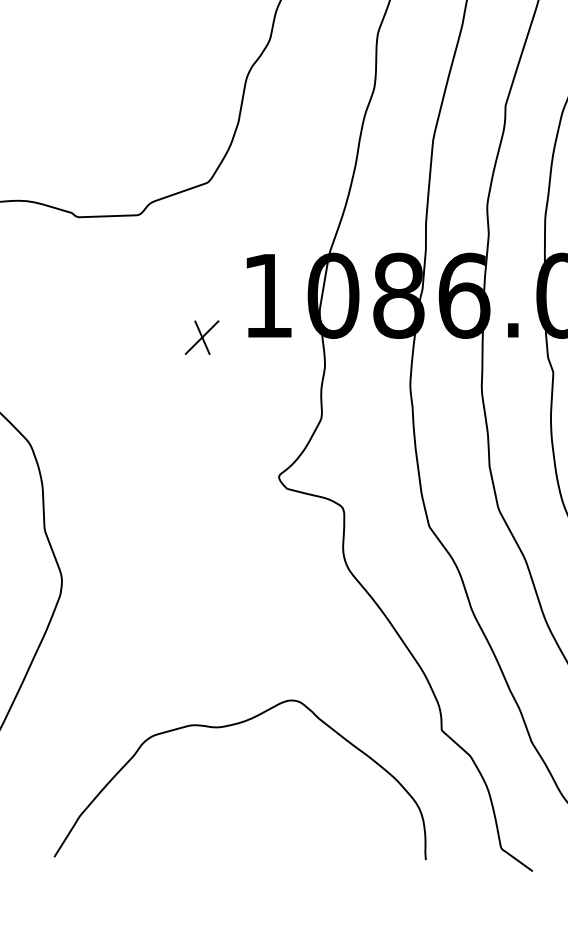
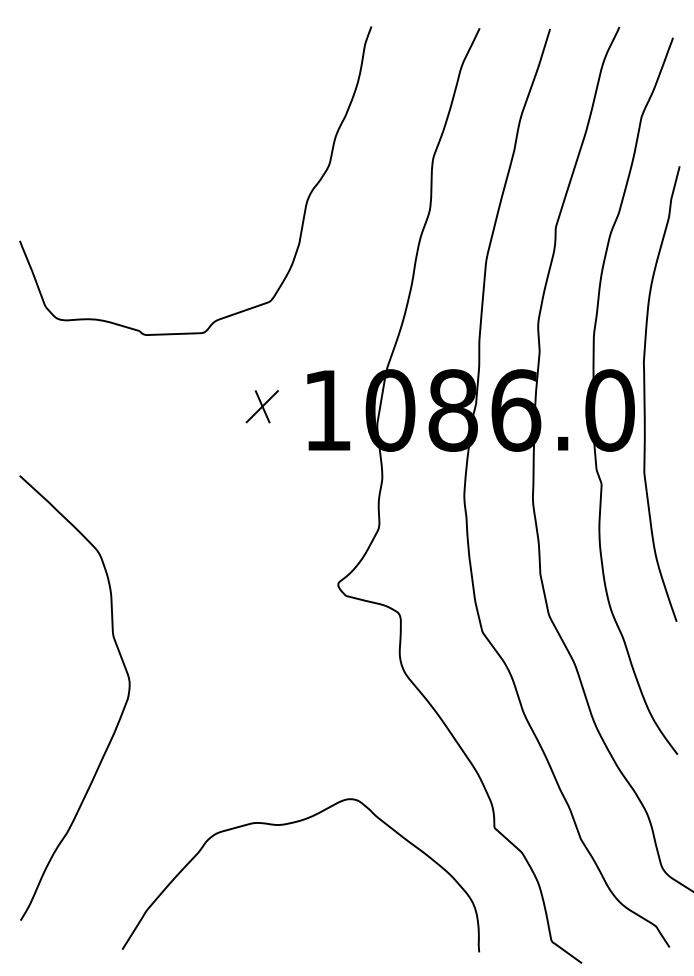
part: (201, 337) -> (261, 406), moved

